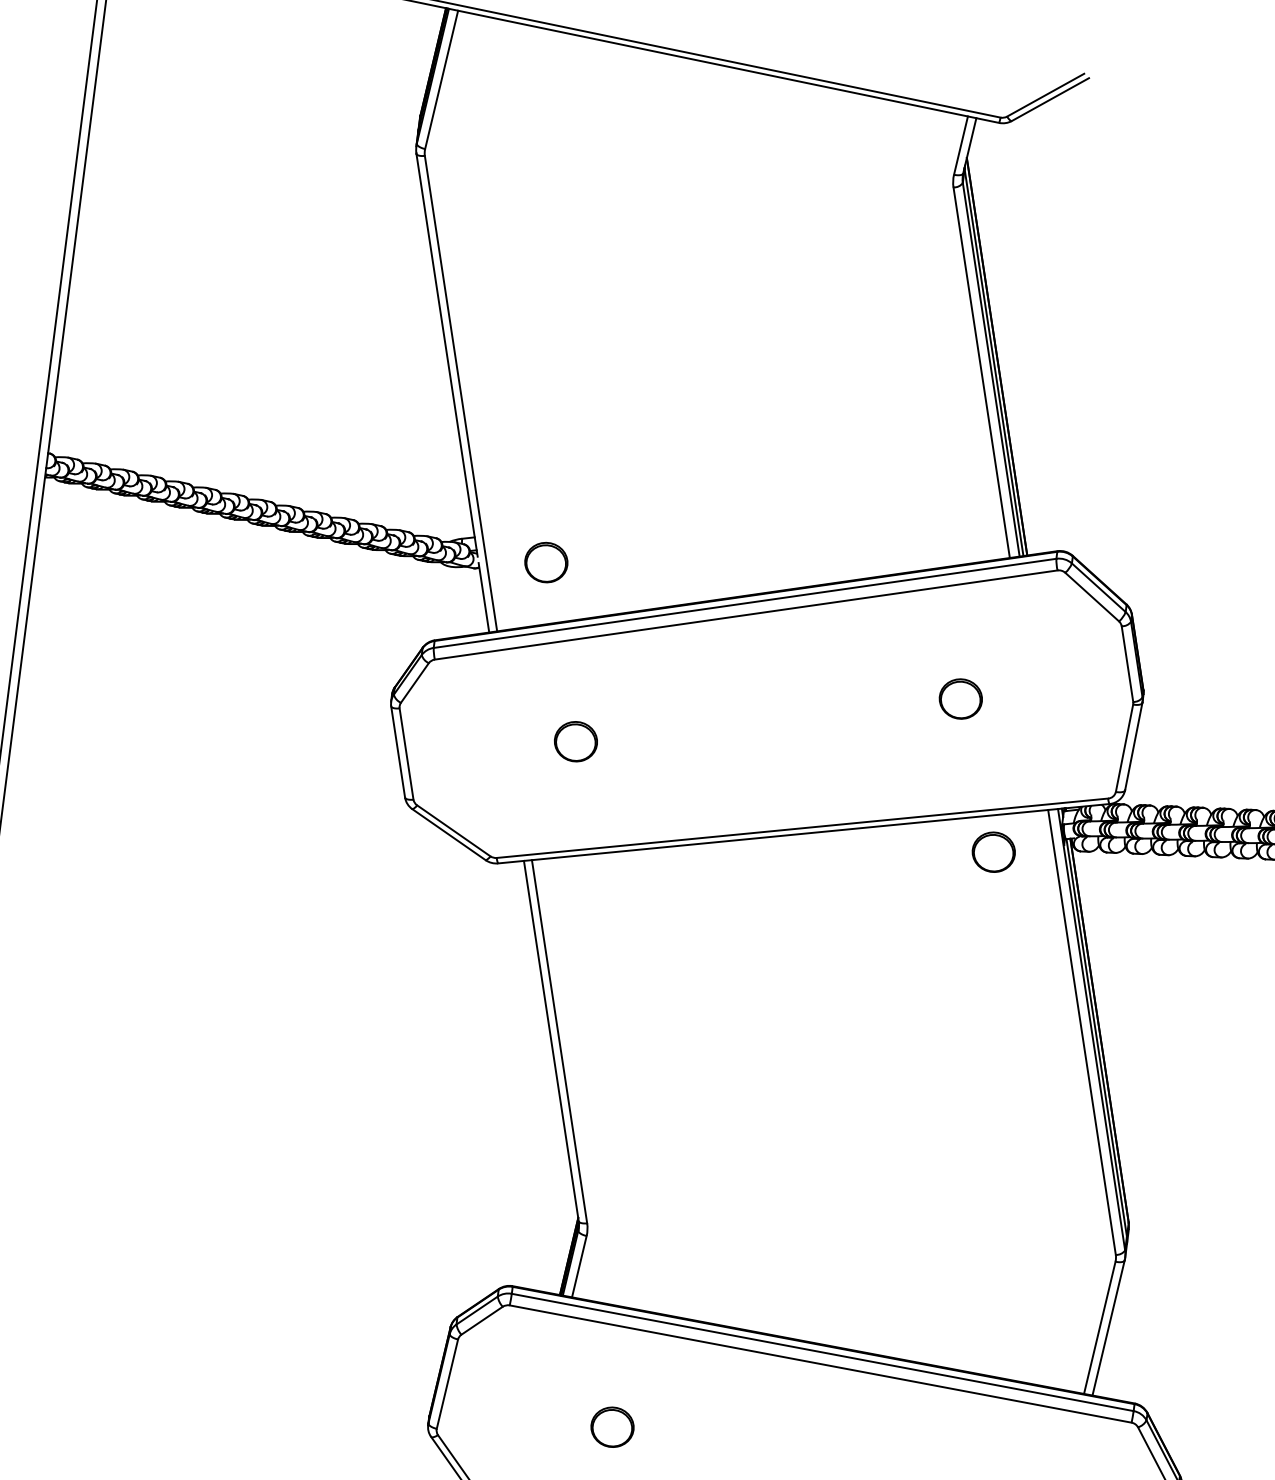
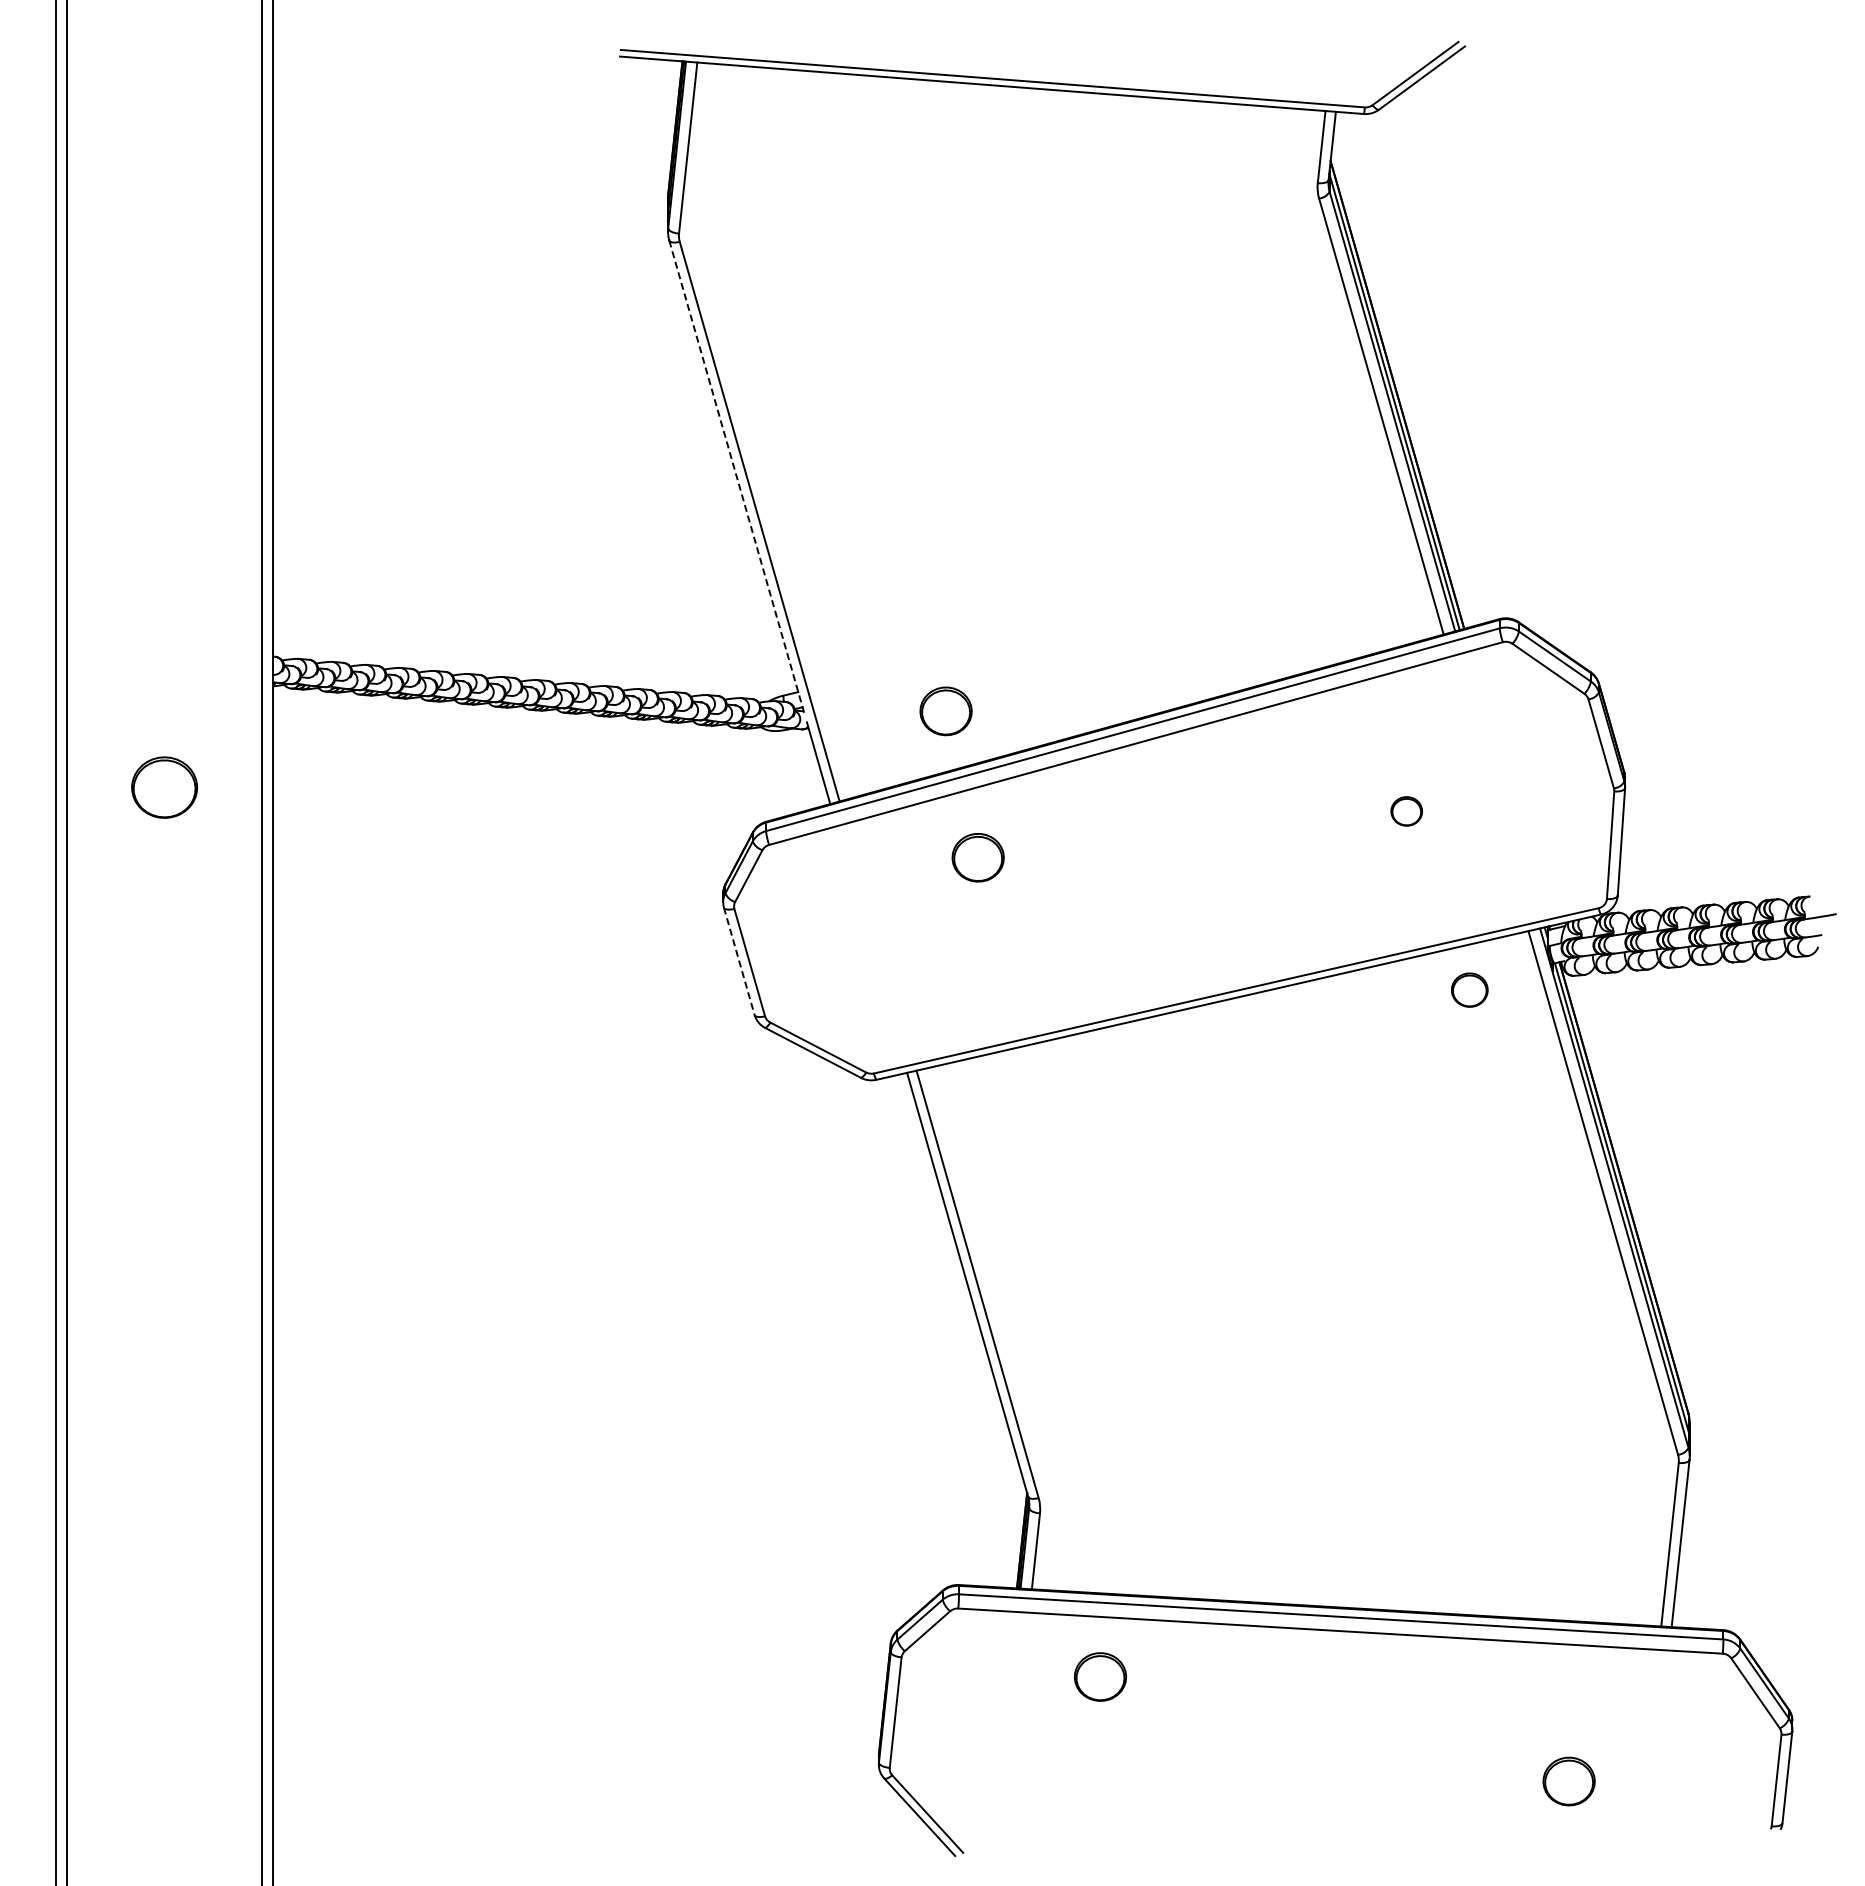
line: (447, 355) -> (737, 477), solid -> dashed
part: (545, 562) -> (945, 711), moved
part: (960, 699) -> (1406, 811), size x0.6
part: (575, 741) -> (977, 857), moved
line: (398, 752) -> (739, 961), solid -> dashed
part: (993, 851) -> (1469, 989), size x0.7
part: (612, 1426) -> (1100, 1676), moved

